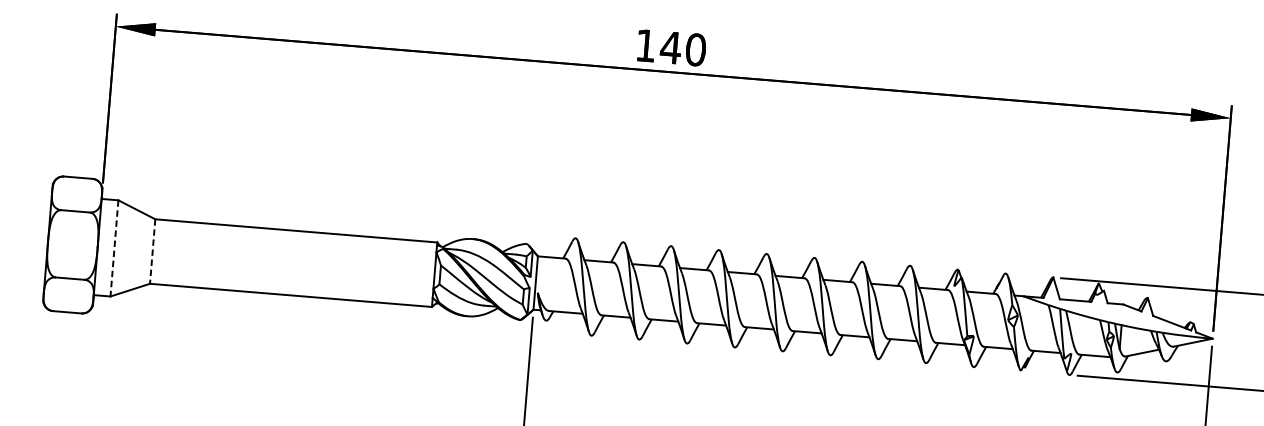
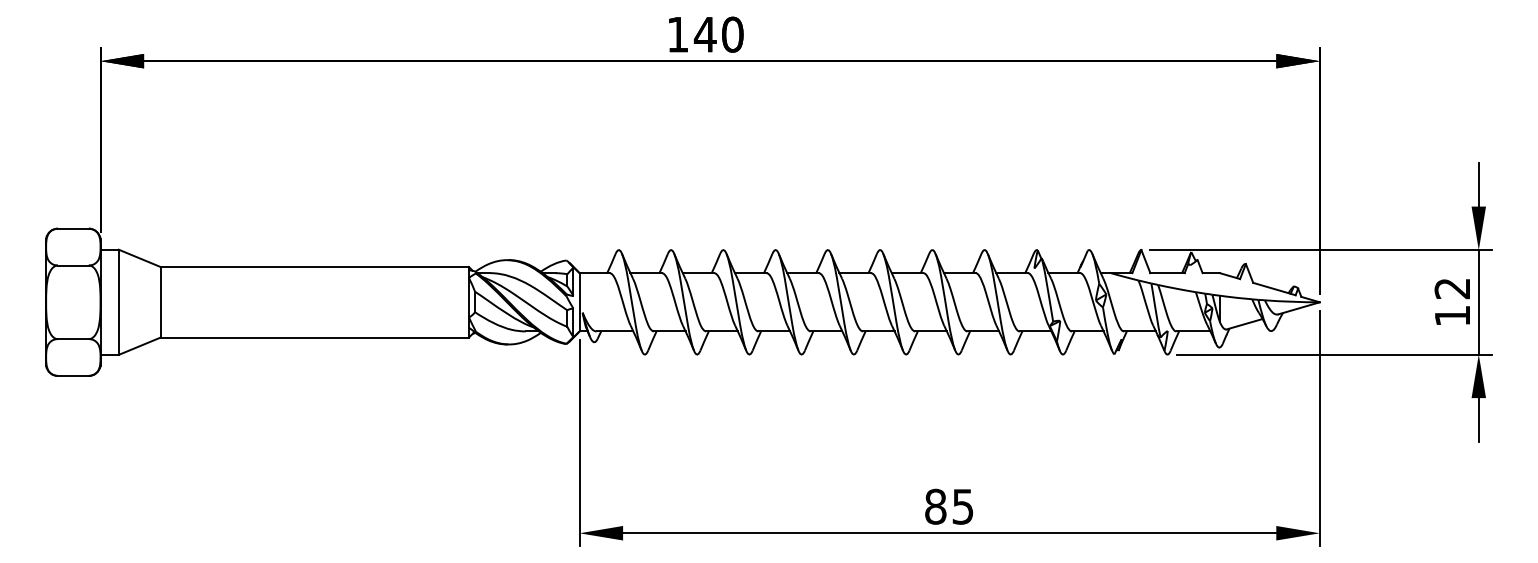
line: (114, 248) -> (118, 302), dashed -> solid
line: (152, 251) -> (160, 302), dashed -> solid

